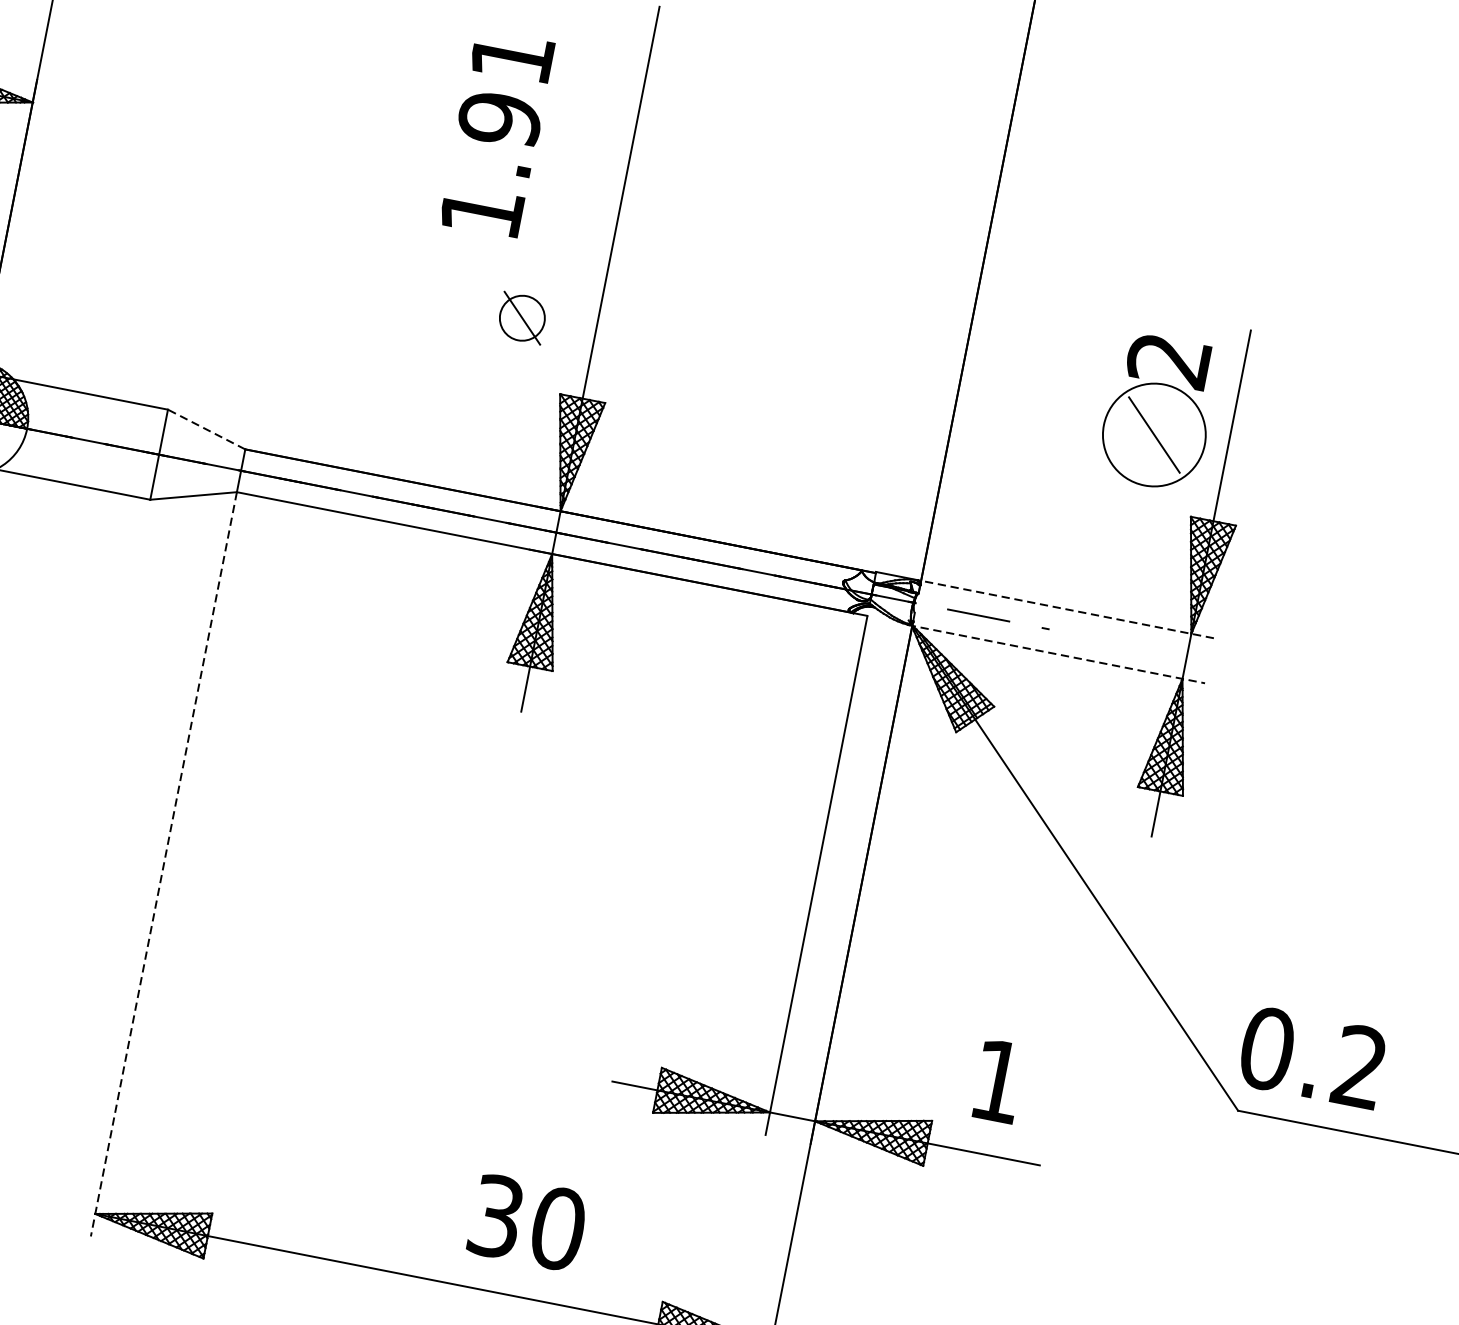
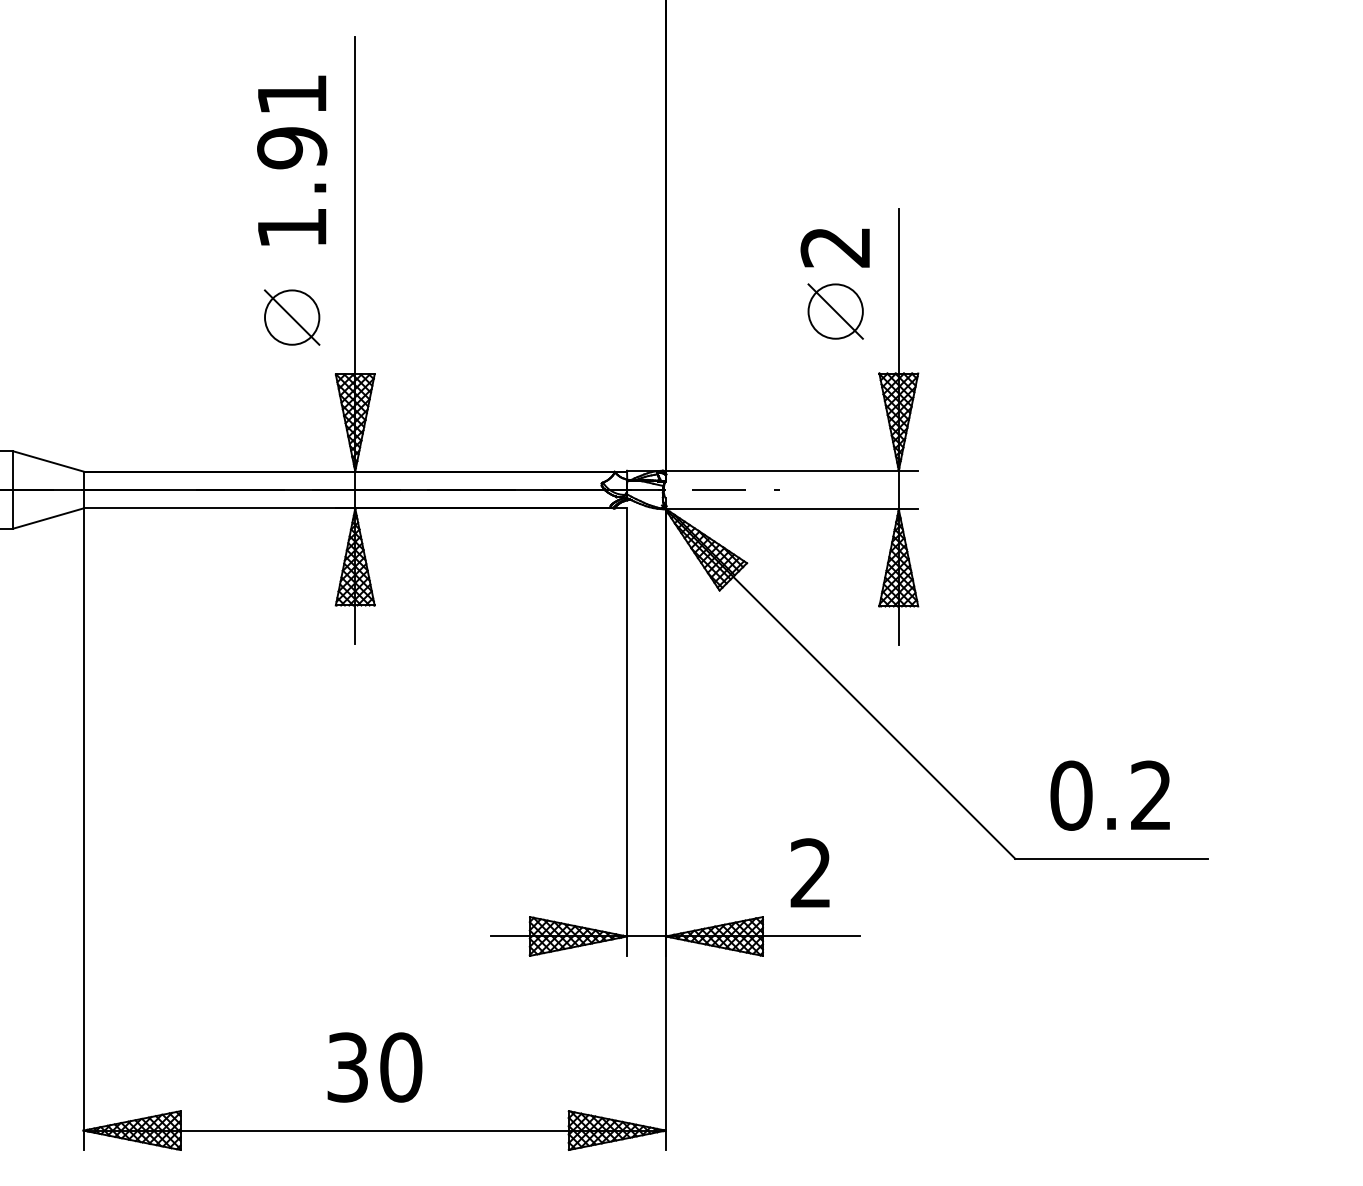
text: (497, 133) -> (292, 160), moved
part: (521, 318) -> (291, 317), size x1.43
line: (207, 429) -> (48, 461), dashed -> solid
circle: (1154, 434) -> (835, 311), size x0.62
line: (1064, 608) -> (789, 470), dashed -> solid
line: (1056, 654) -> (790, 509), dashed -> solid
line: (163, 864) -> (83, 829), dashed -> solid
text: (1311, 1057) -> (1109, 795), moved
text: (997, 1079) -> (810, 872), 1 -> 2
text: (527, 1222) -> (374, 1067), moved

